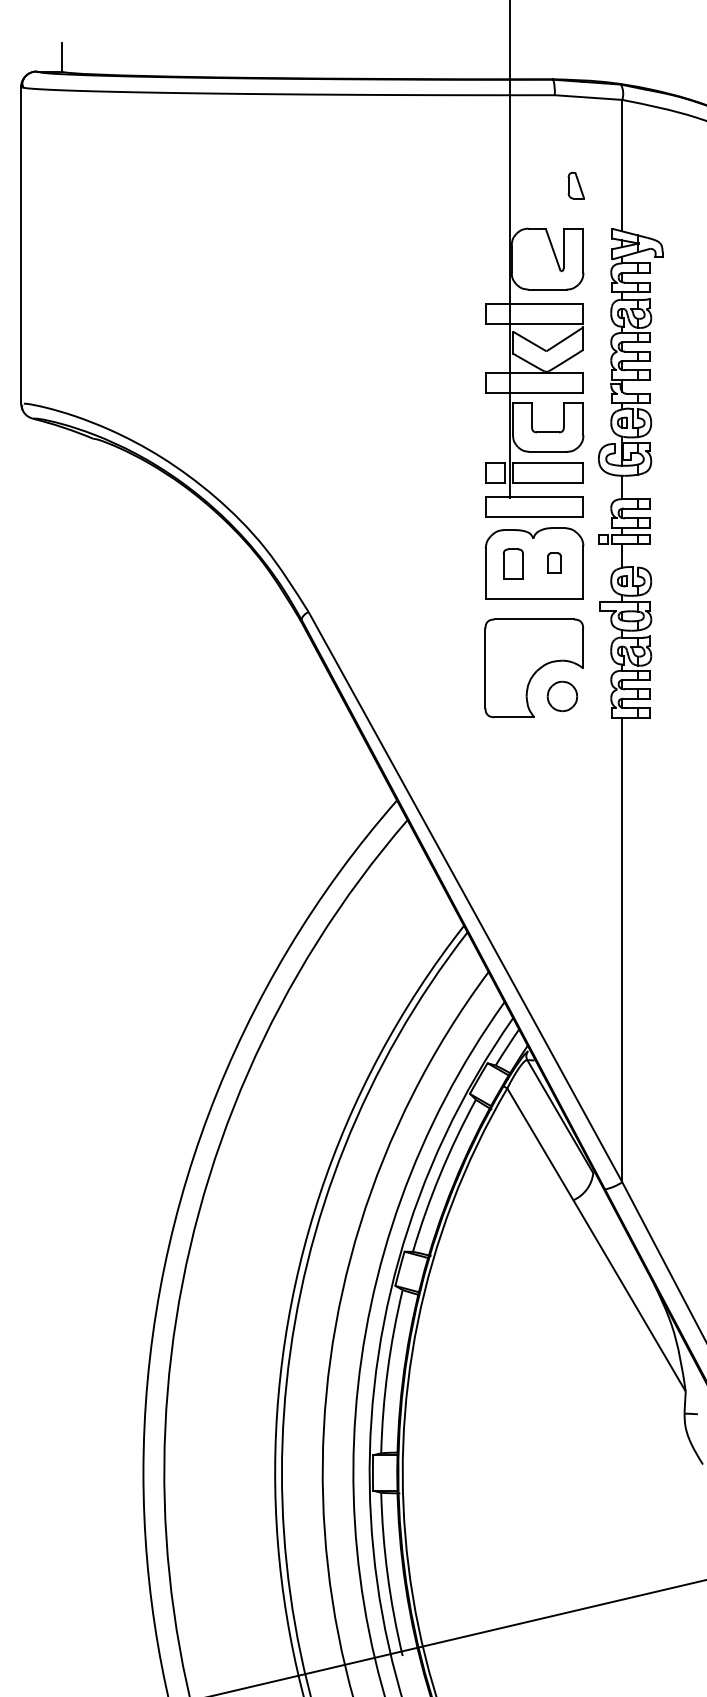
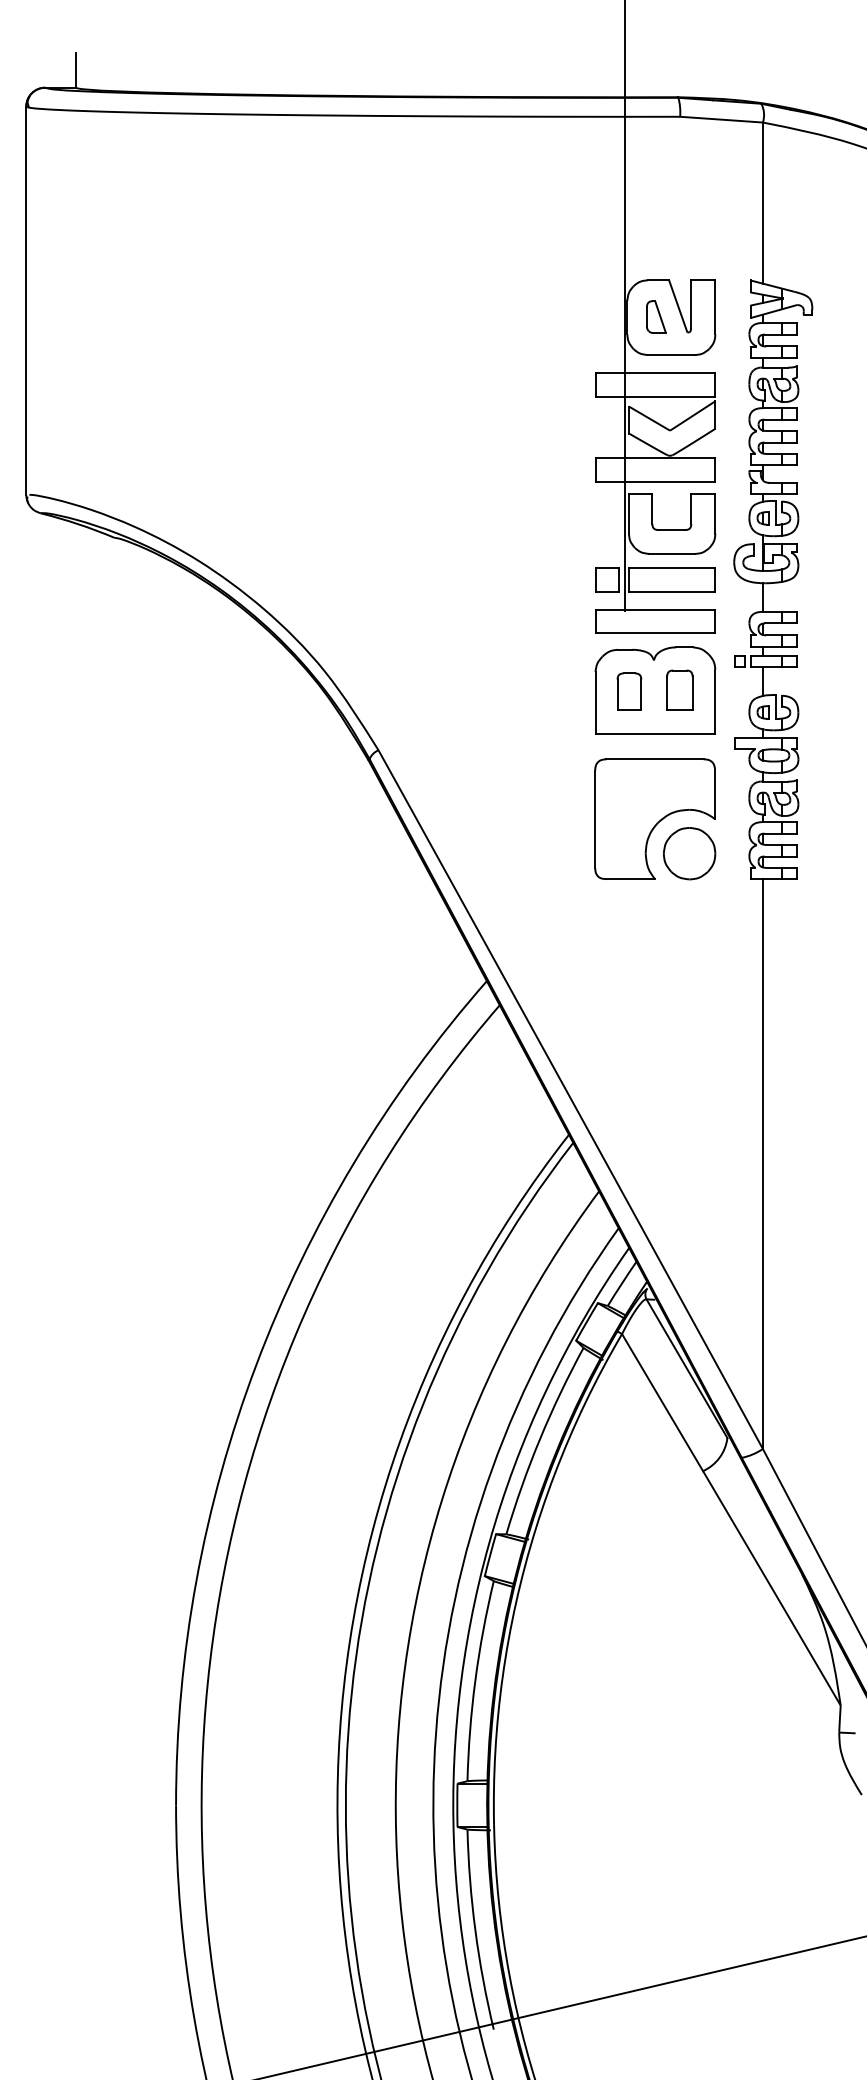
part: (575, 185) -> (655, 316), moved
part: (554, 562) -> (679, 689), size x1.67
part: (562, 696) -> (689, 853), size x1.43

